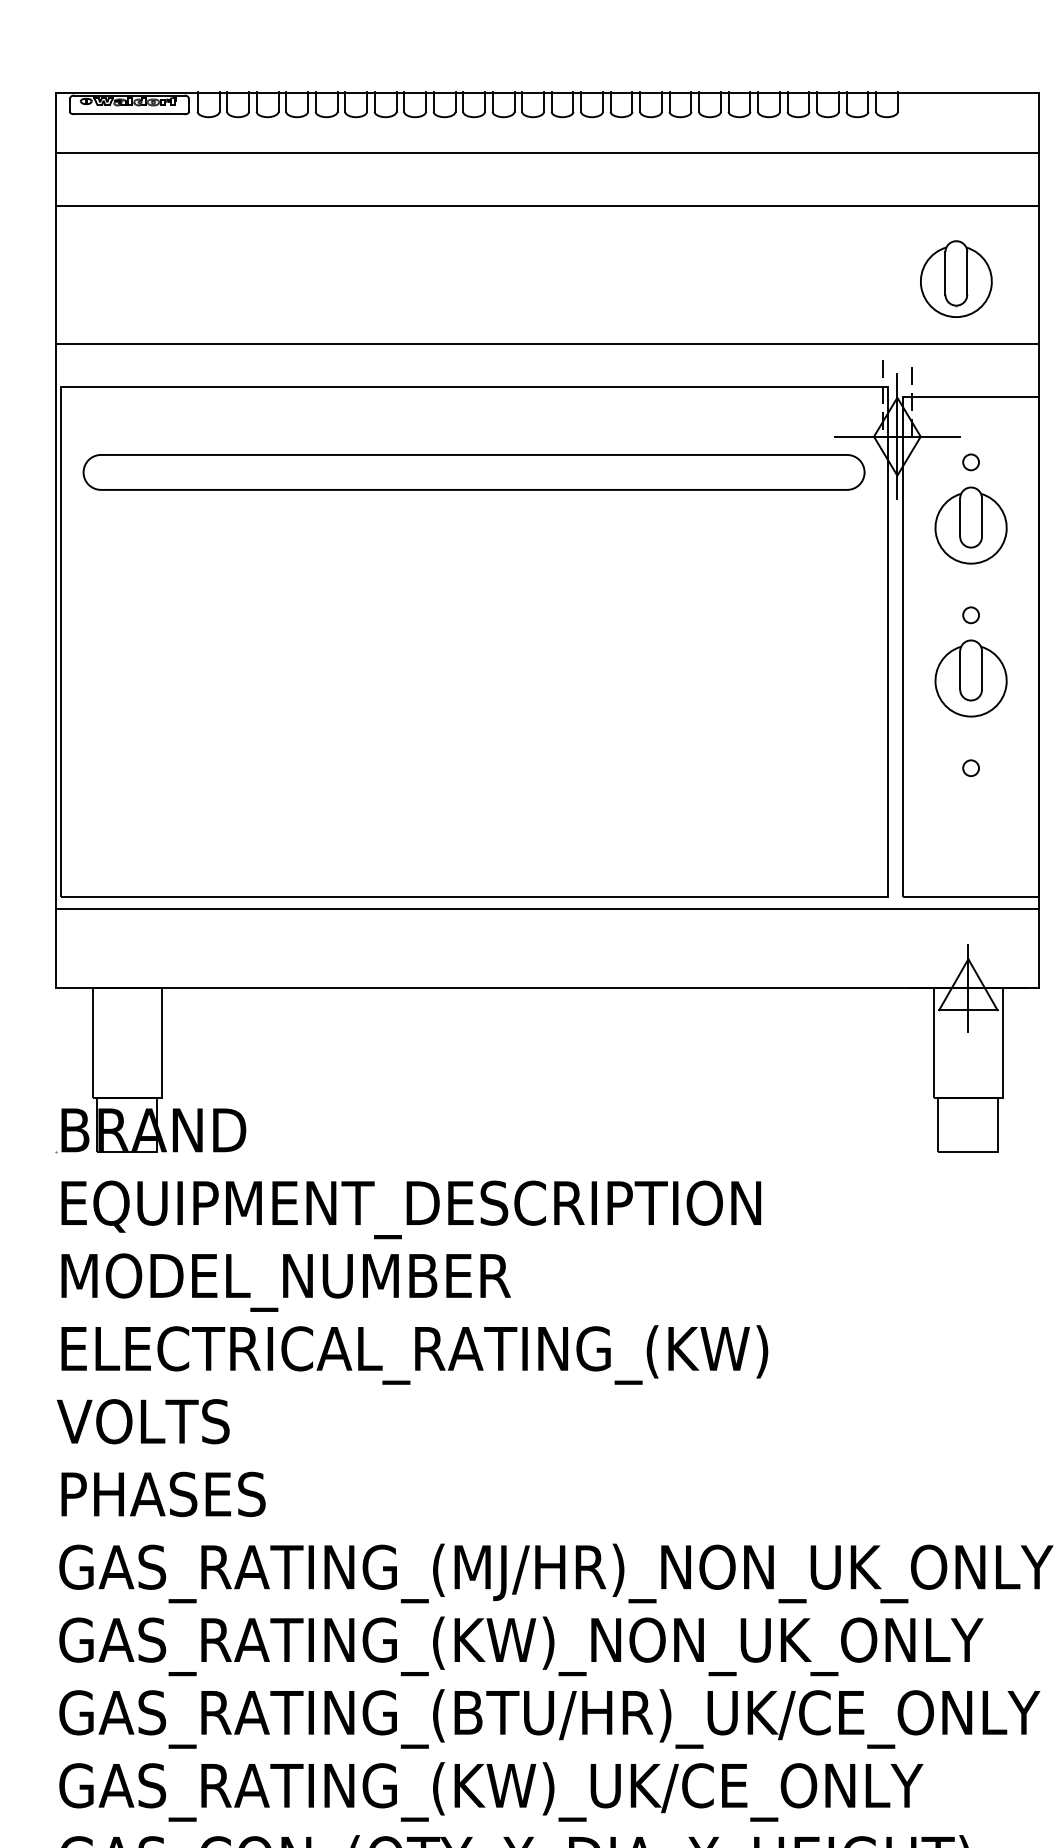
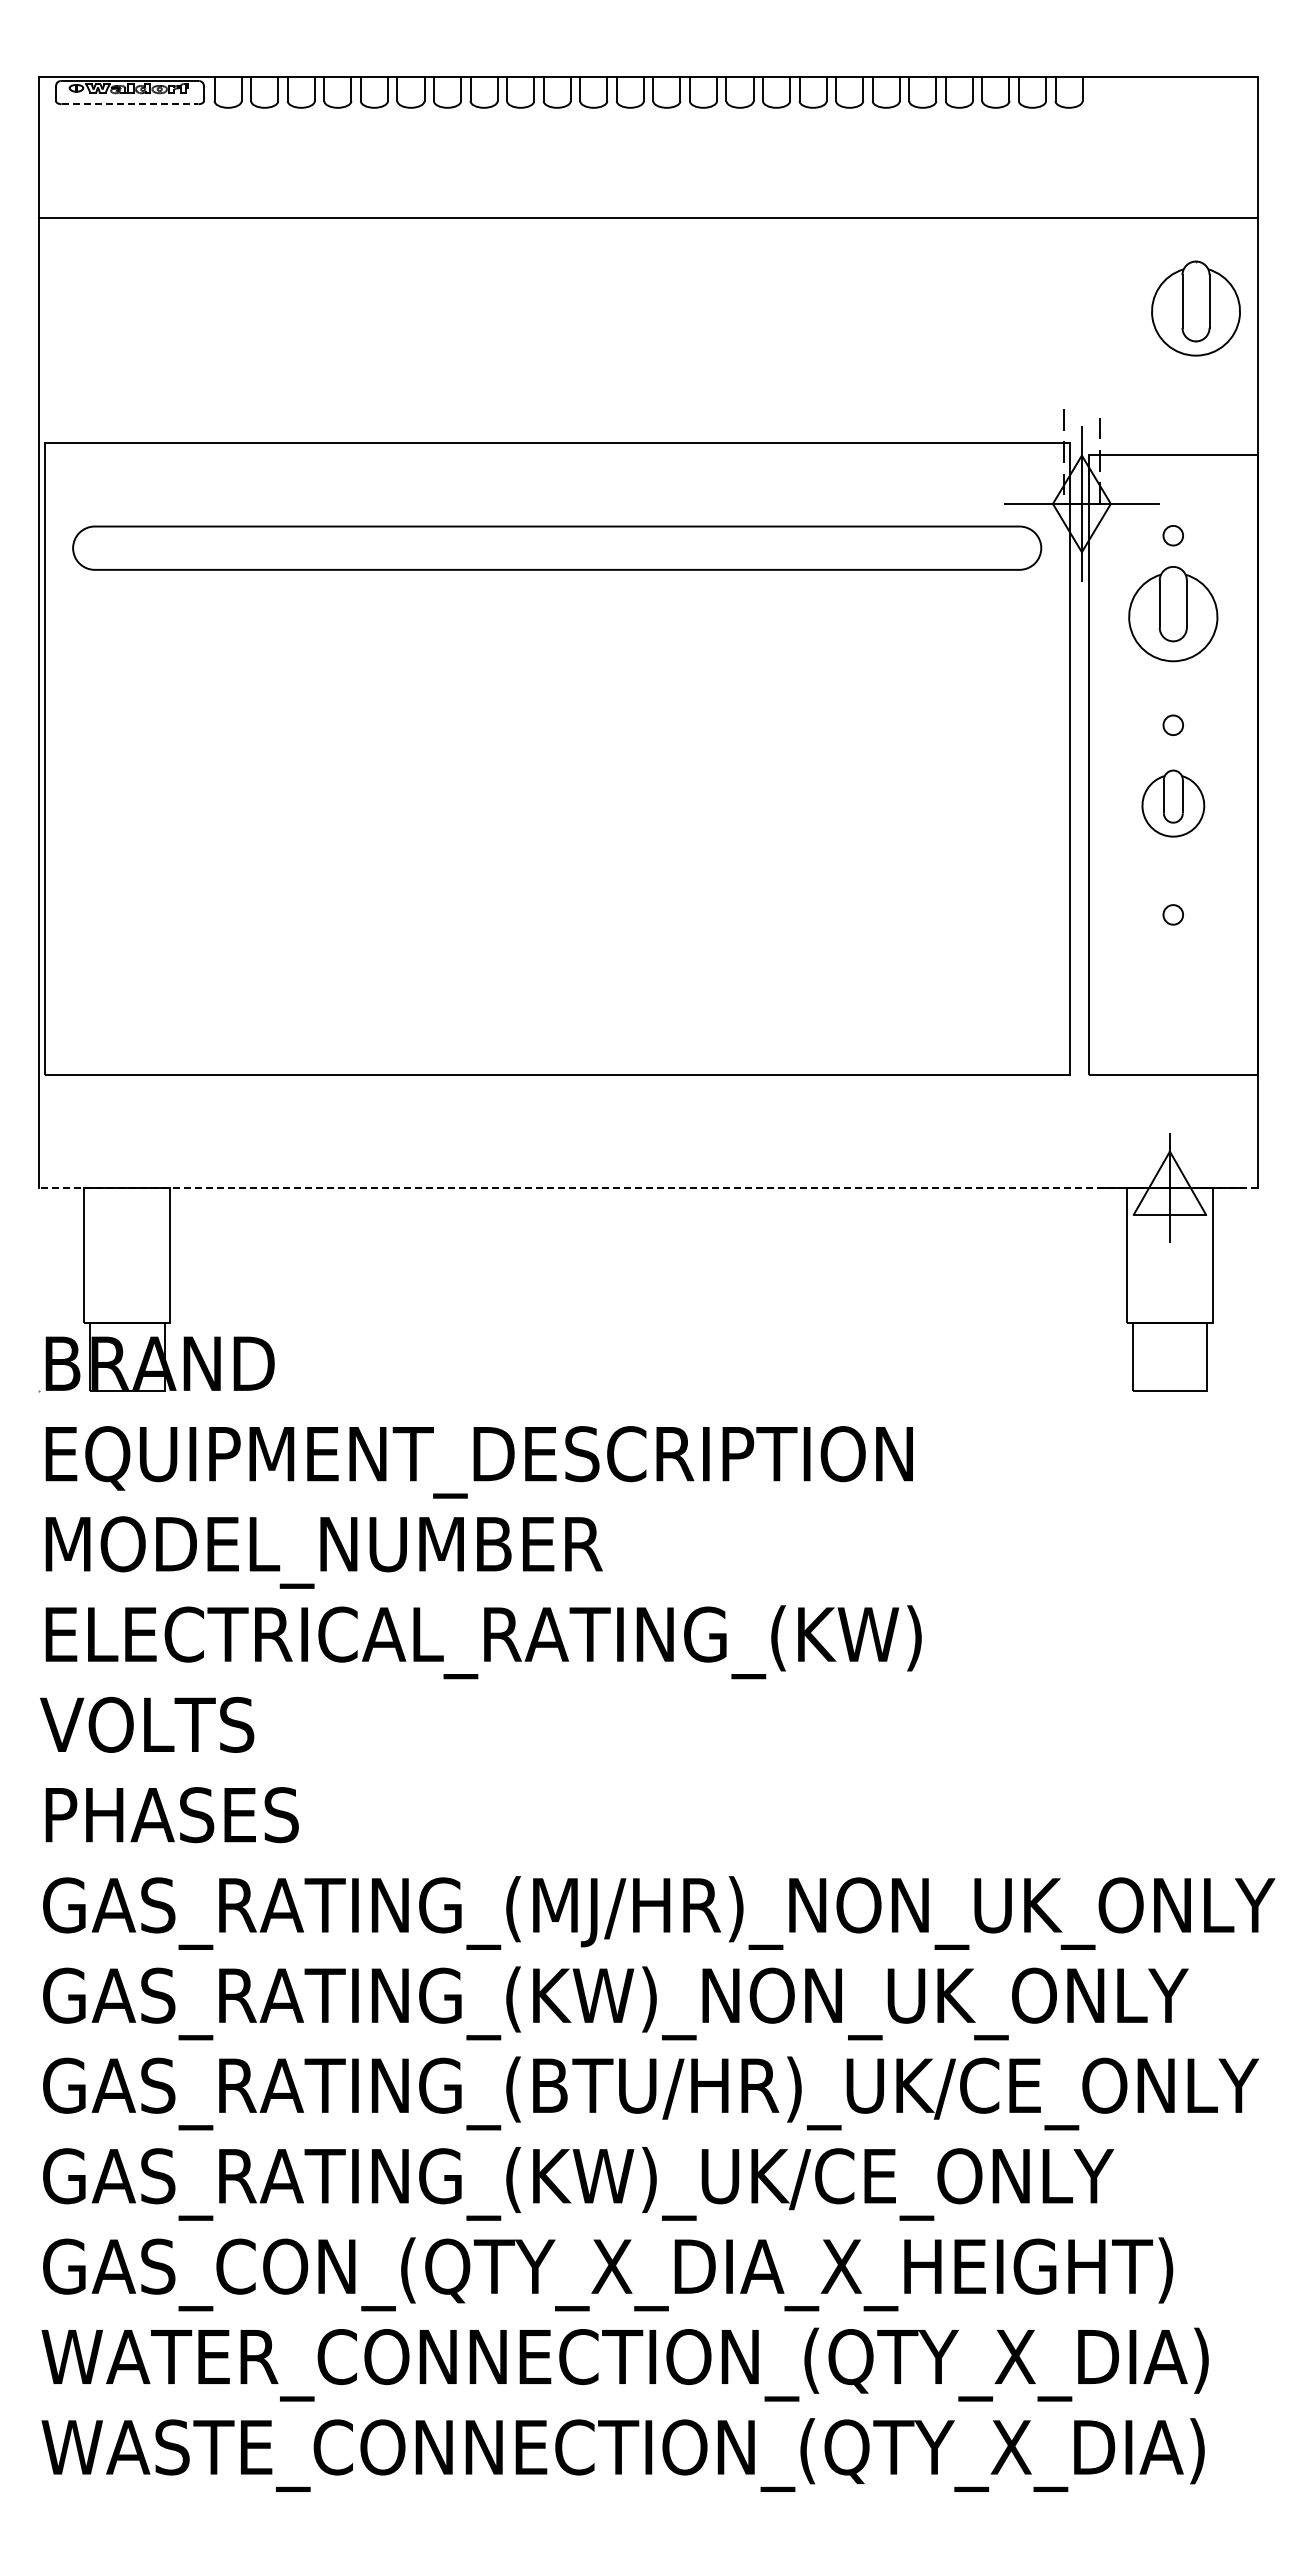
line: (129, 114) -> (130, 104), solid -> dashed
line: (547, 152) -> (648, 151), removed
part: (955, 279) -> (1195, 308), moved
line: (547, 343) -> (648, 388), removed
part: (971, 678) -> (1173, 803), size x0.7
line: (547, 909) -> (648, 1089), removed
line: (547, 988) -> (648, 1187), solid -> dashed

